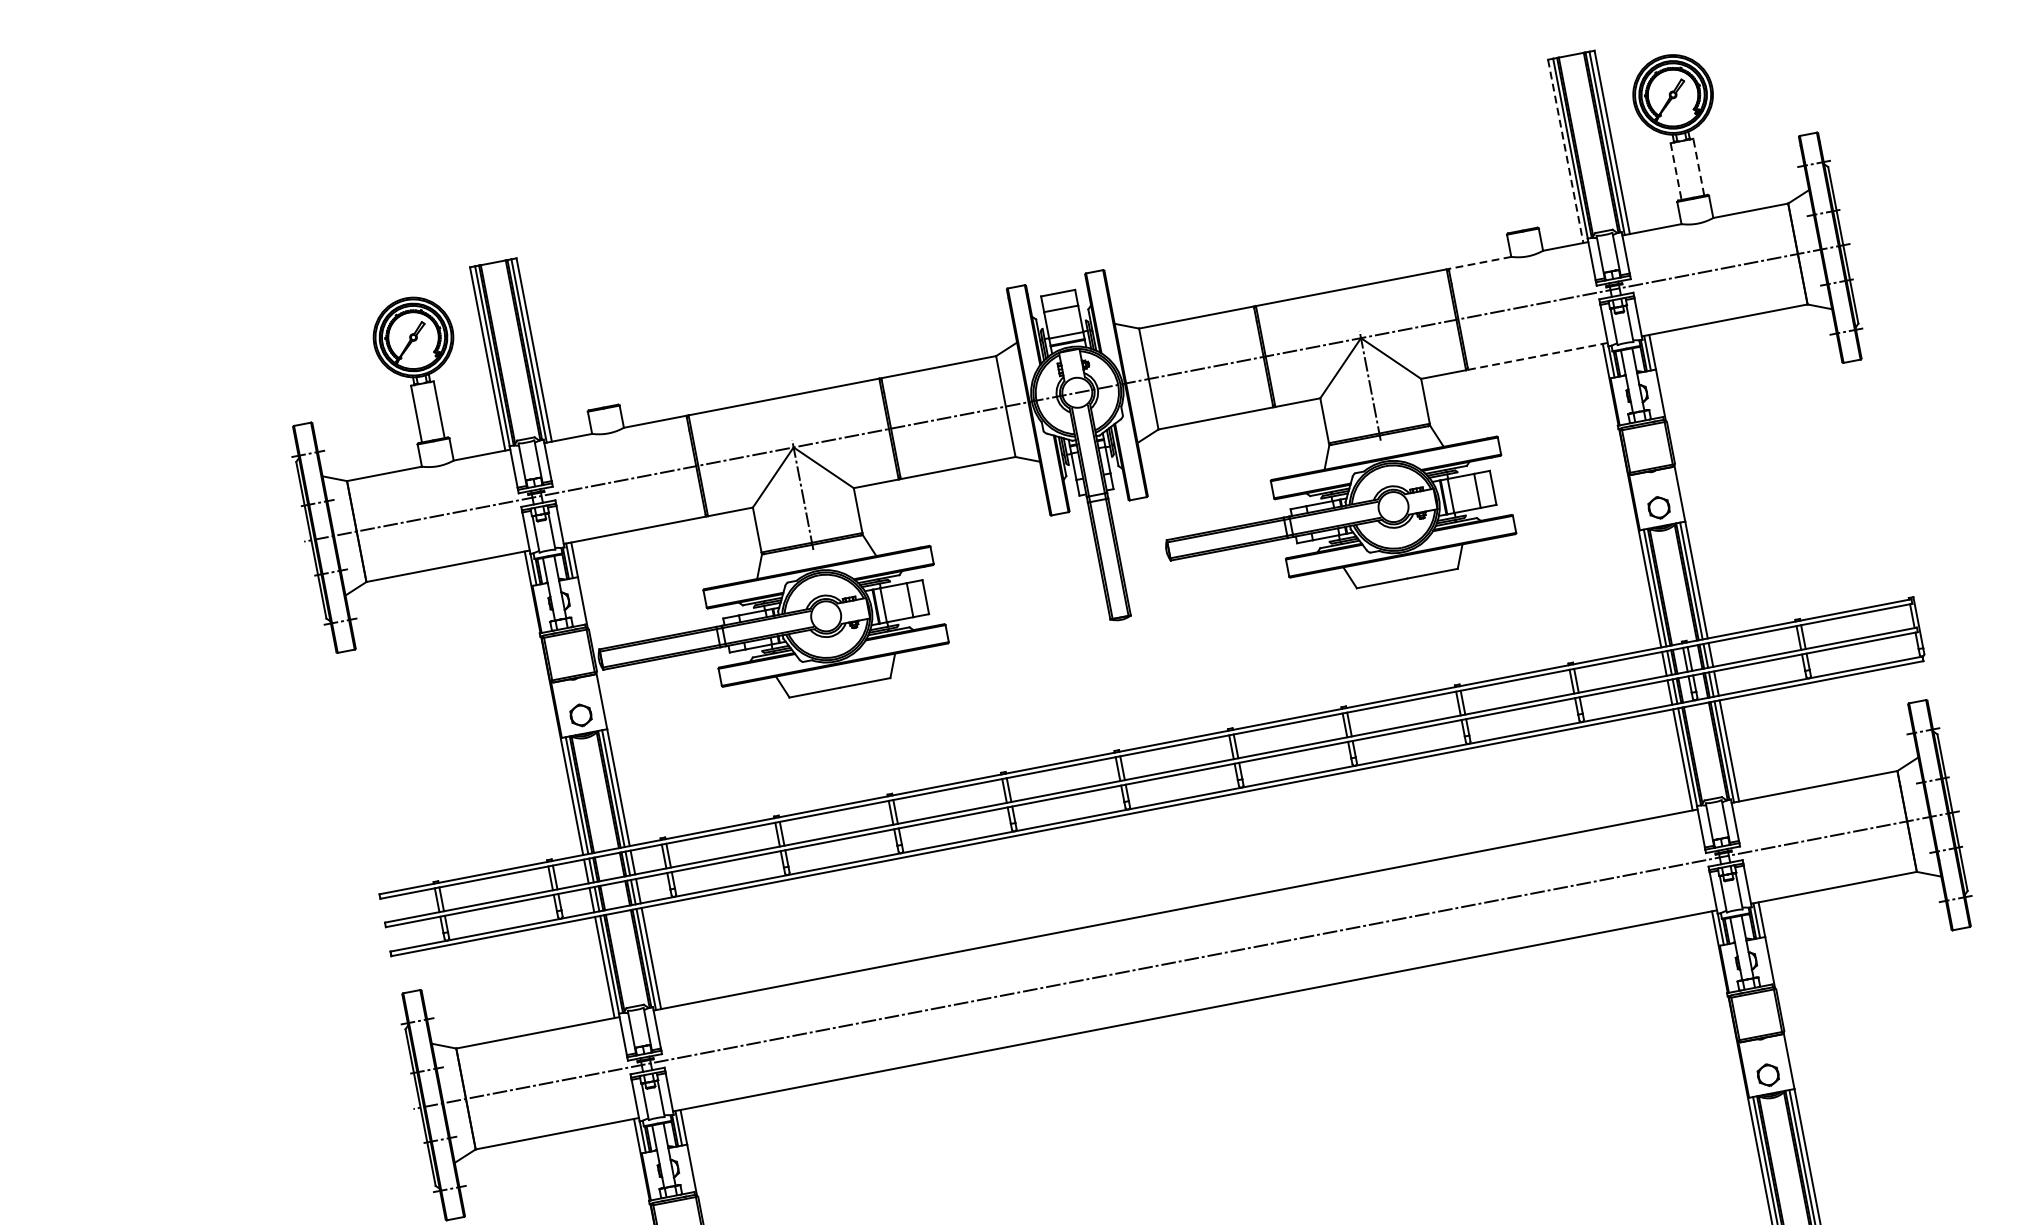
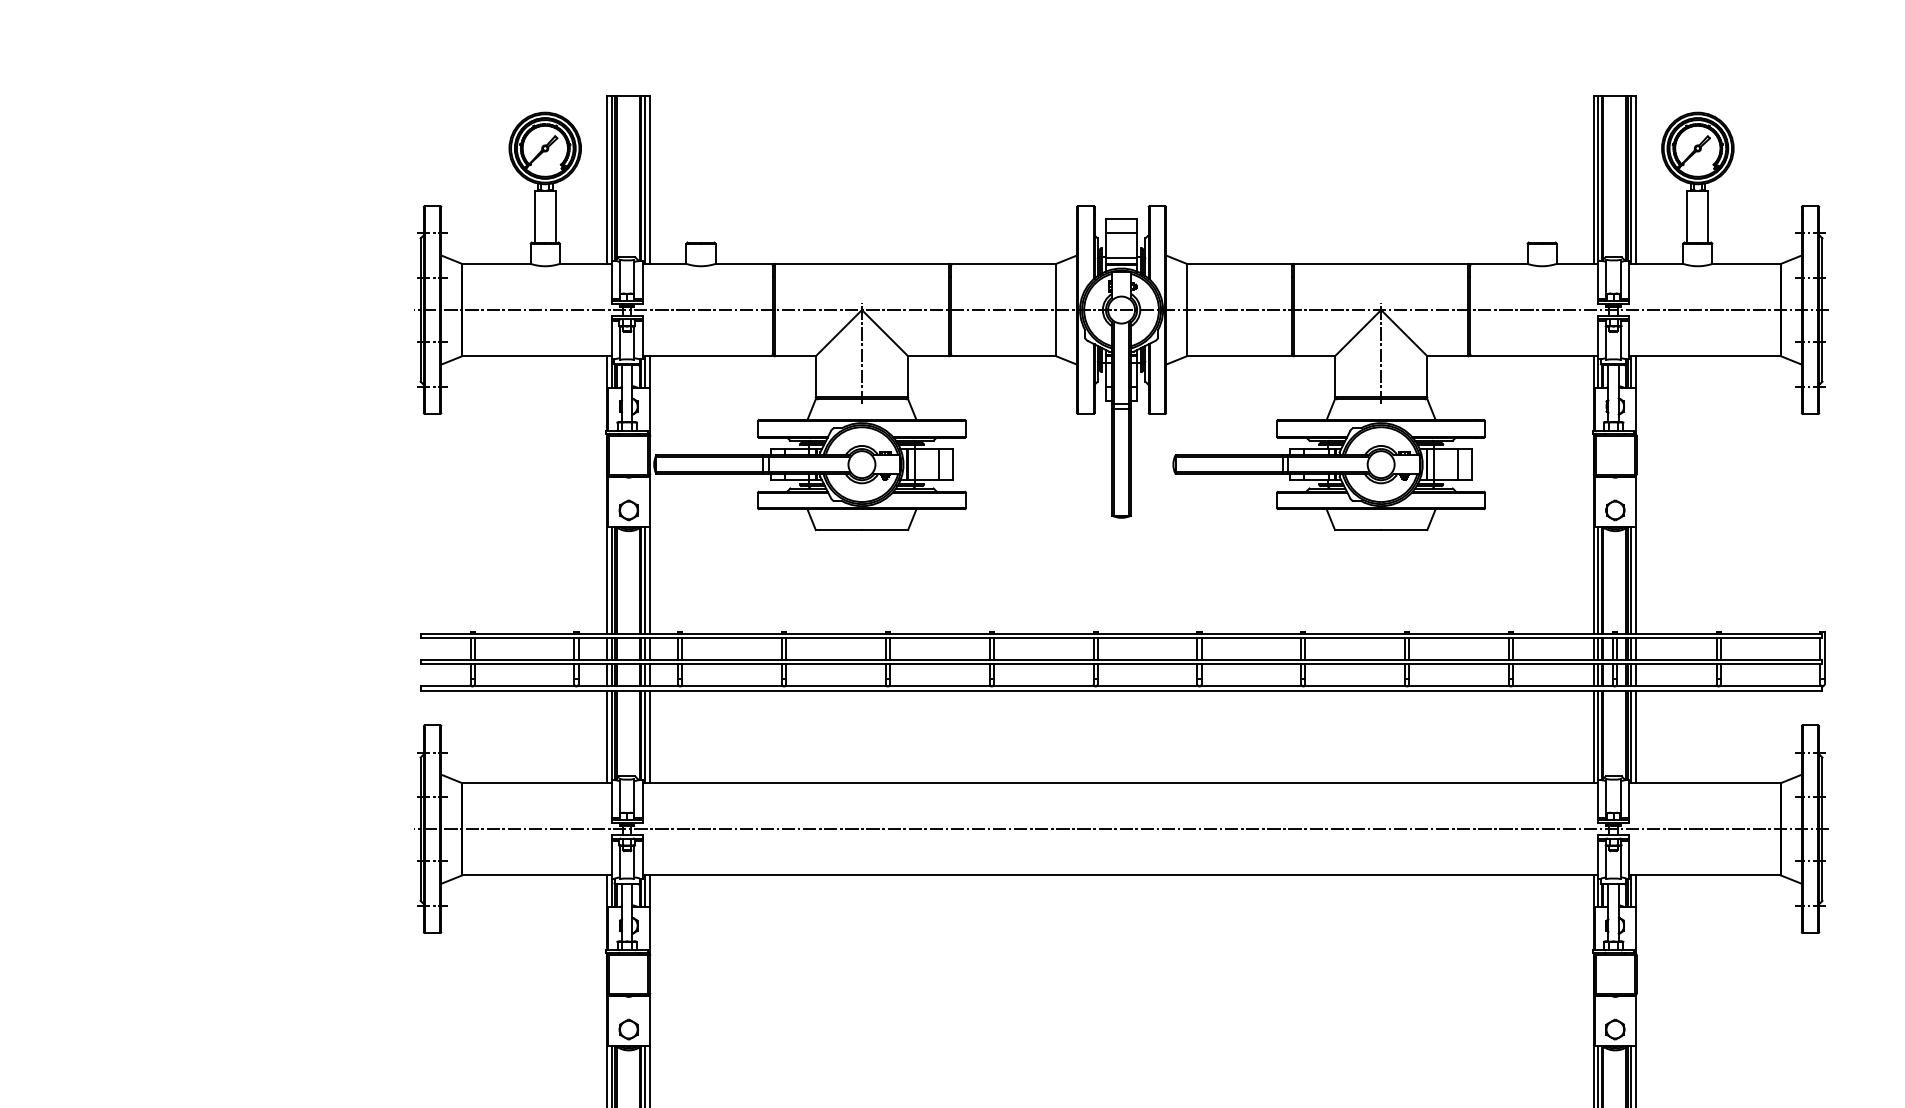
line: (1565, 151) -> (1593, 180), dashed -> solid
line: (1699, 167) -> (1708, 216), dashed -> solid
line: (1676, 171) -> (1687, 216), dashed -> solid
line: (1479, 262) -> (1498, 263), dashed -> solid
line: (1538, 356) -> (1534, 356), dashed -> solid

